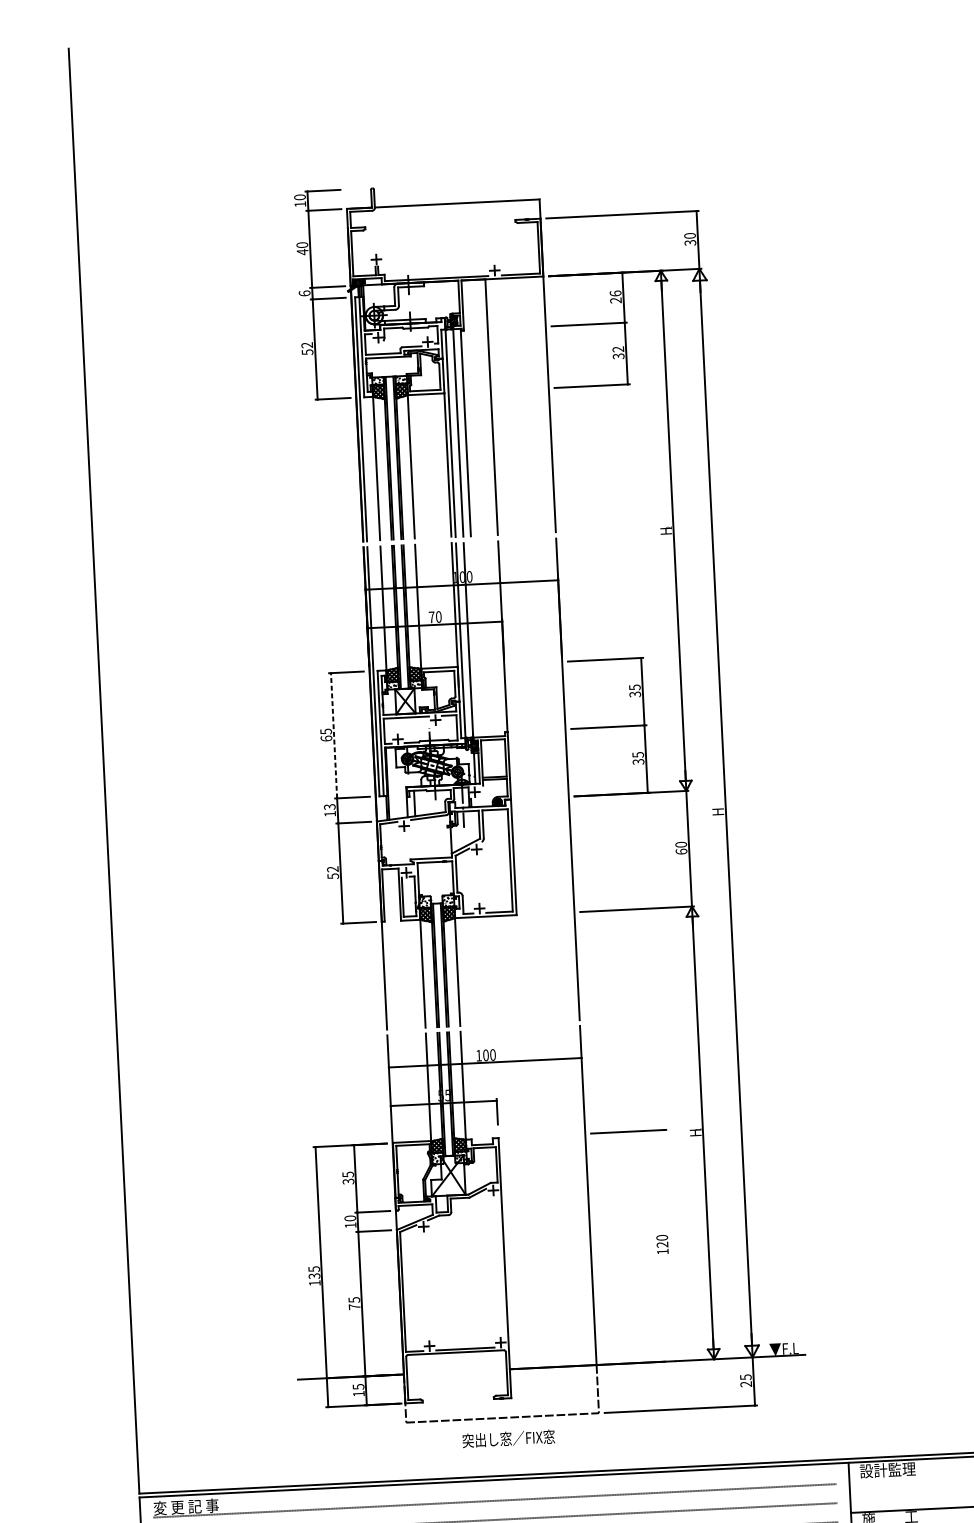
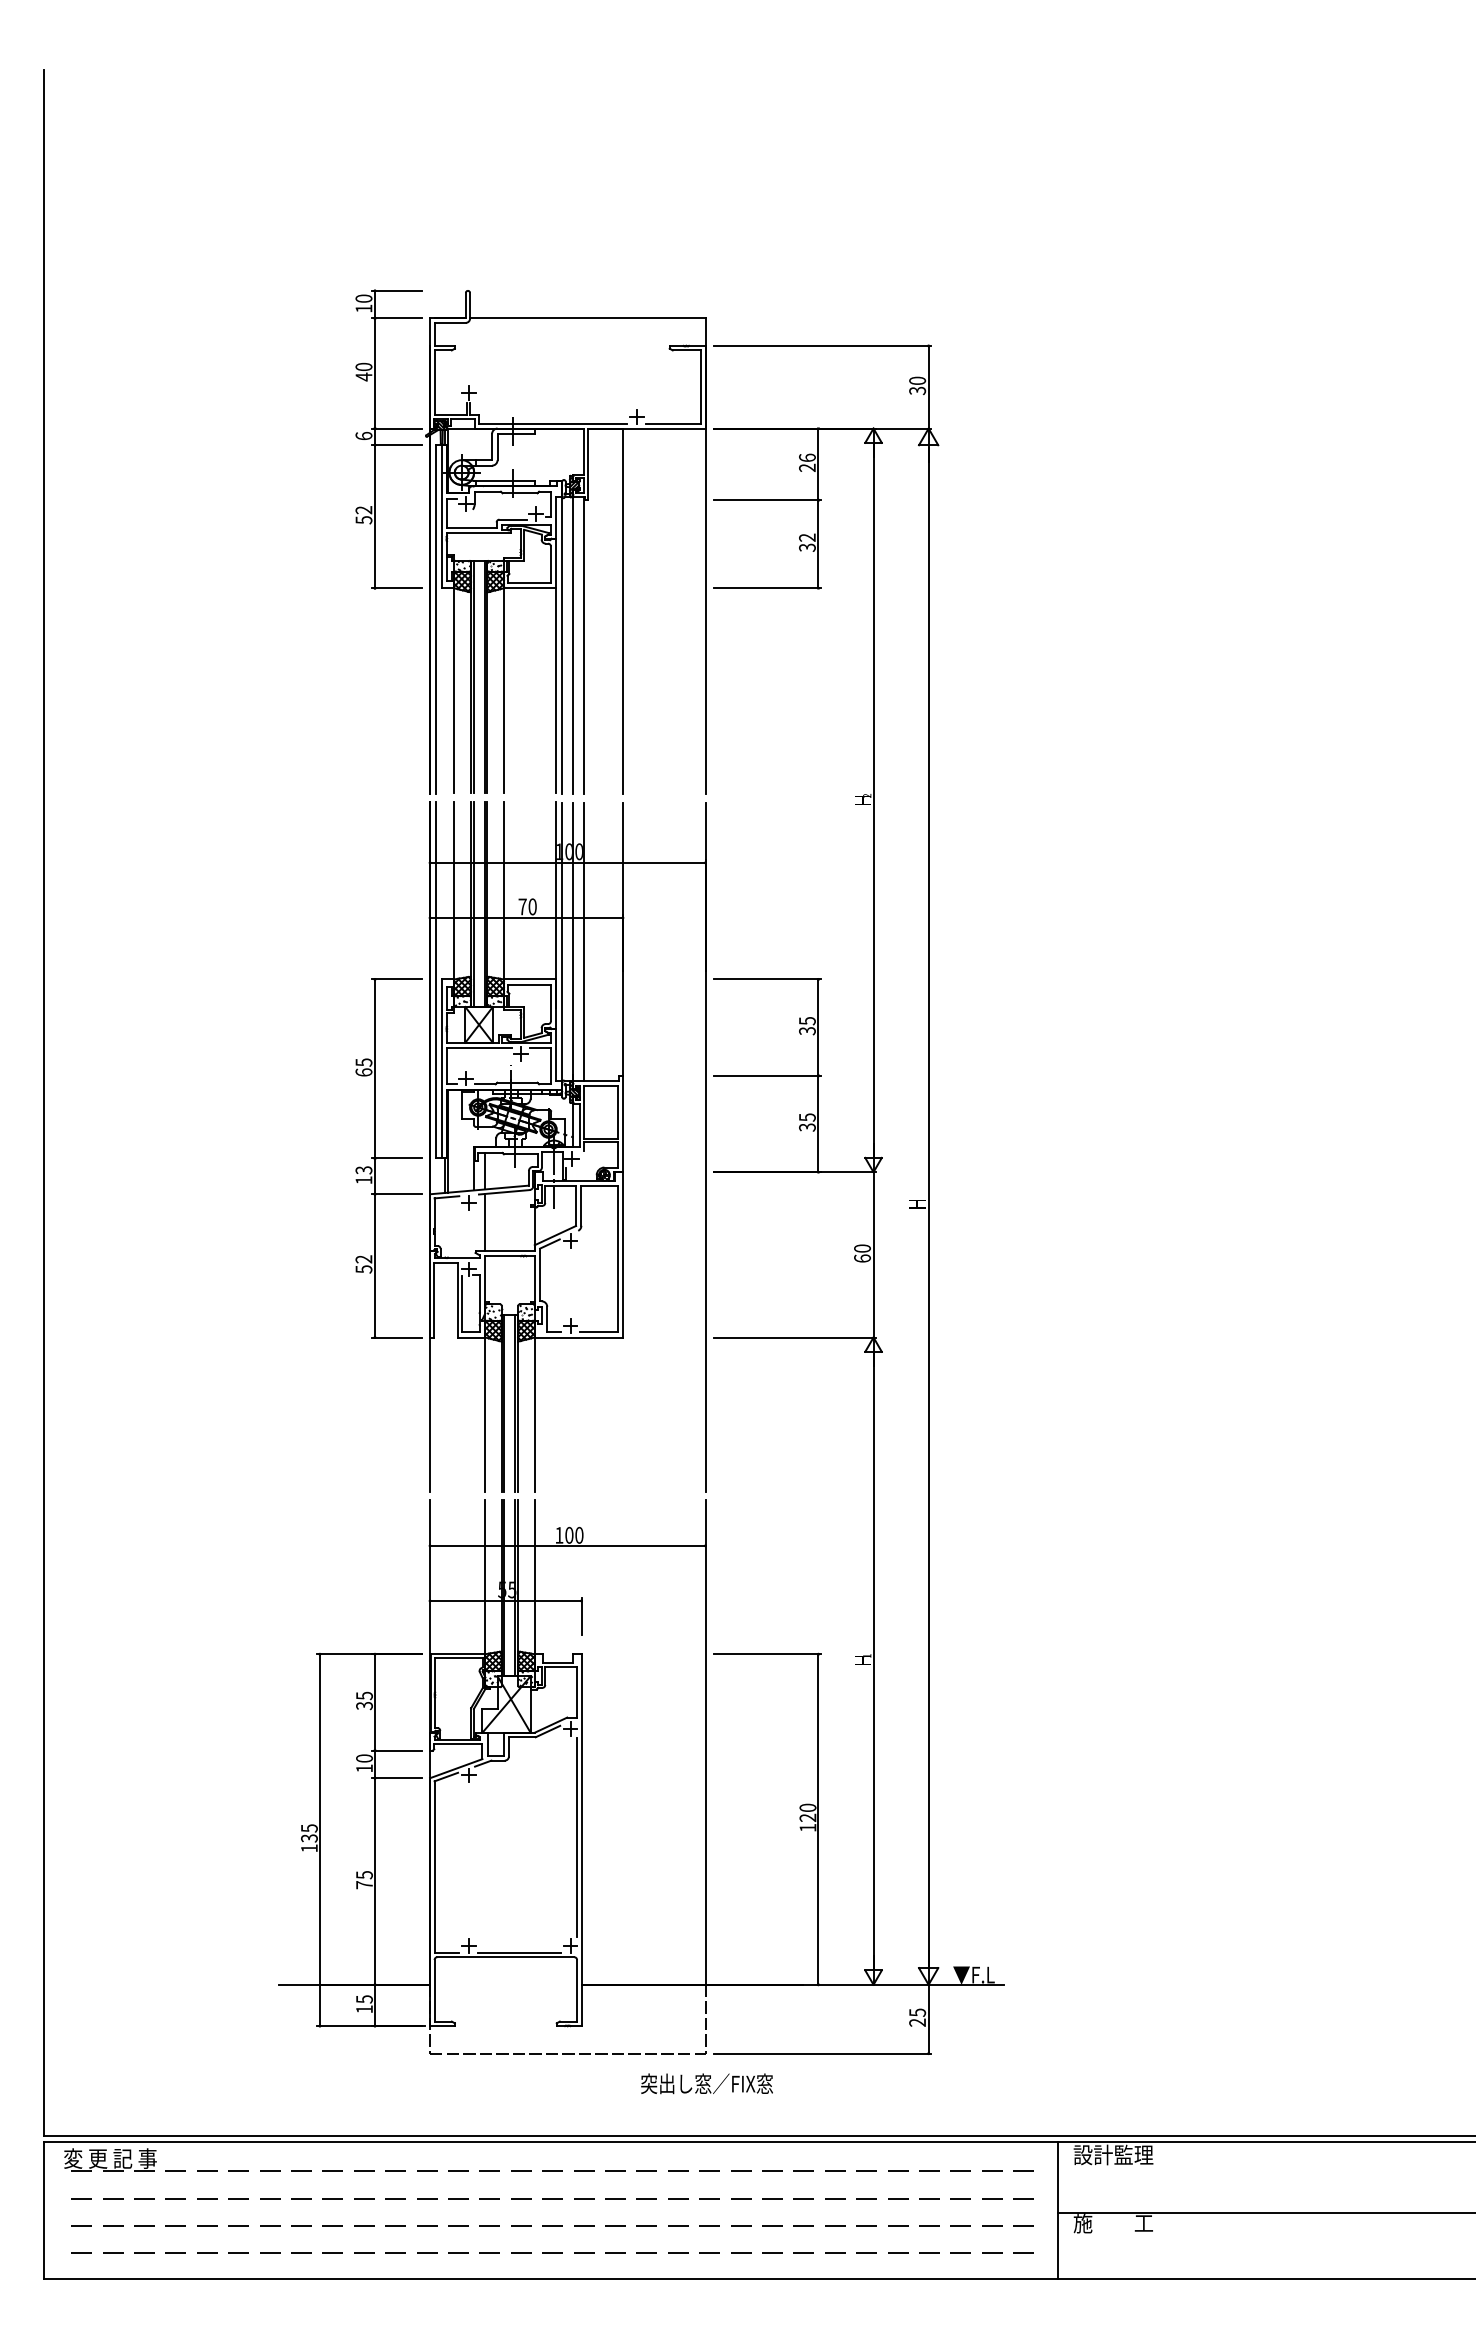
line: (476, 640) -> (584, 942), added
line: (334, 735) -> (375, 1068), dashed -> solid
line: (416, 838) -> (485, 1221), added
line: (669, 1245) -> (818, 1819), added
line: (502, 1266) -> (577, 1837), added
text: (508, 1438) -> (706, 2083), moved

